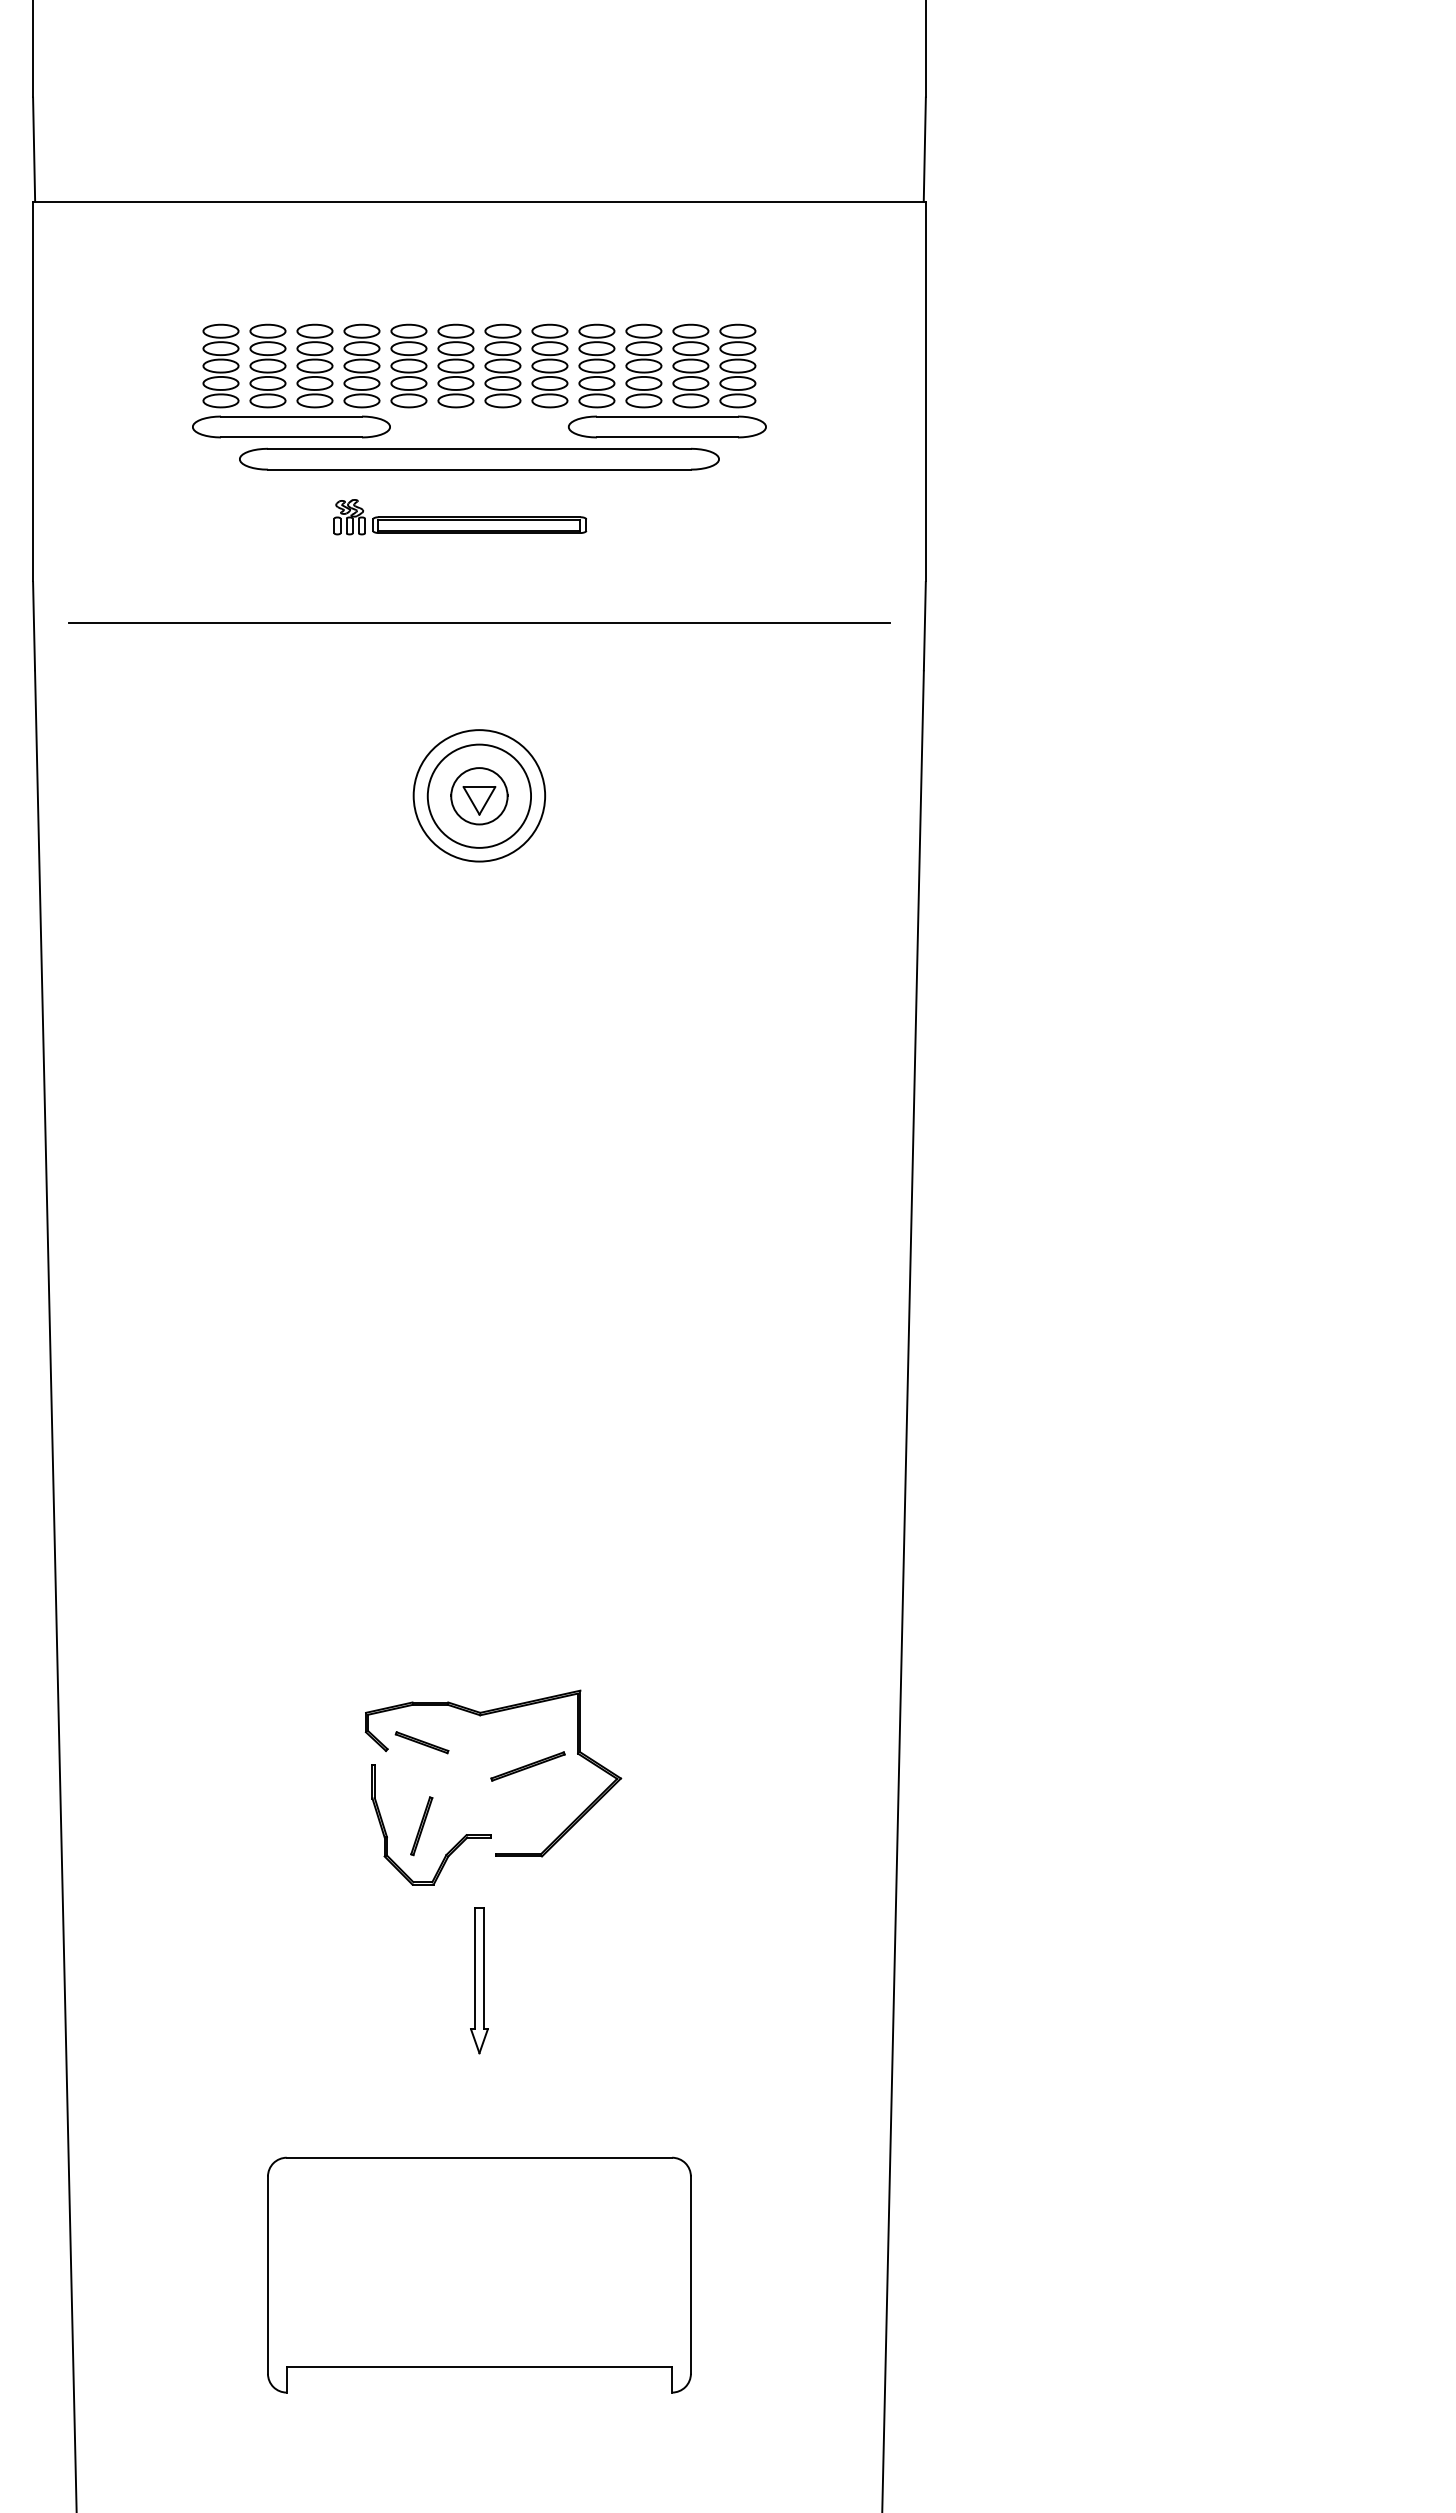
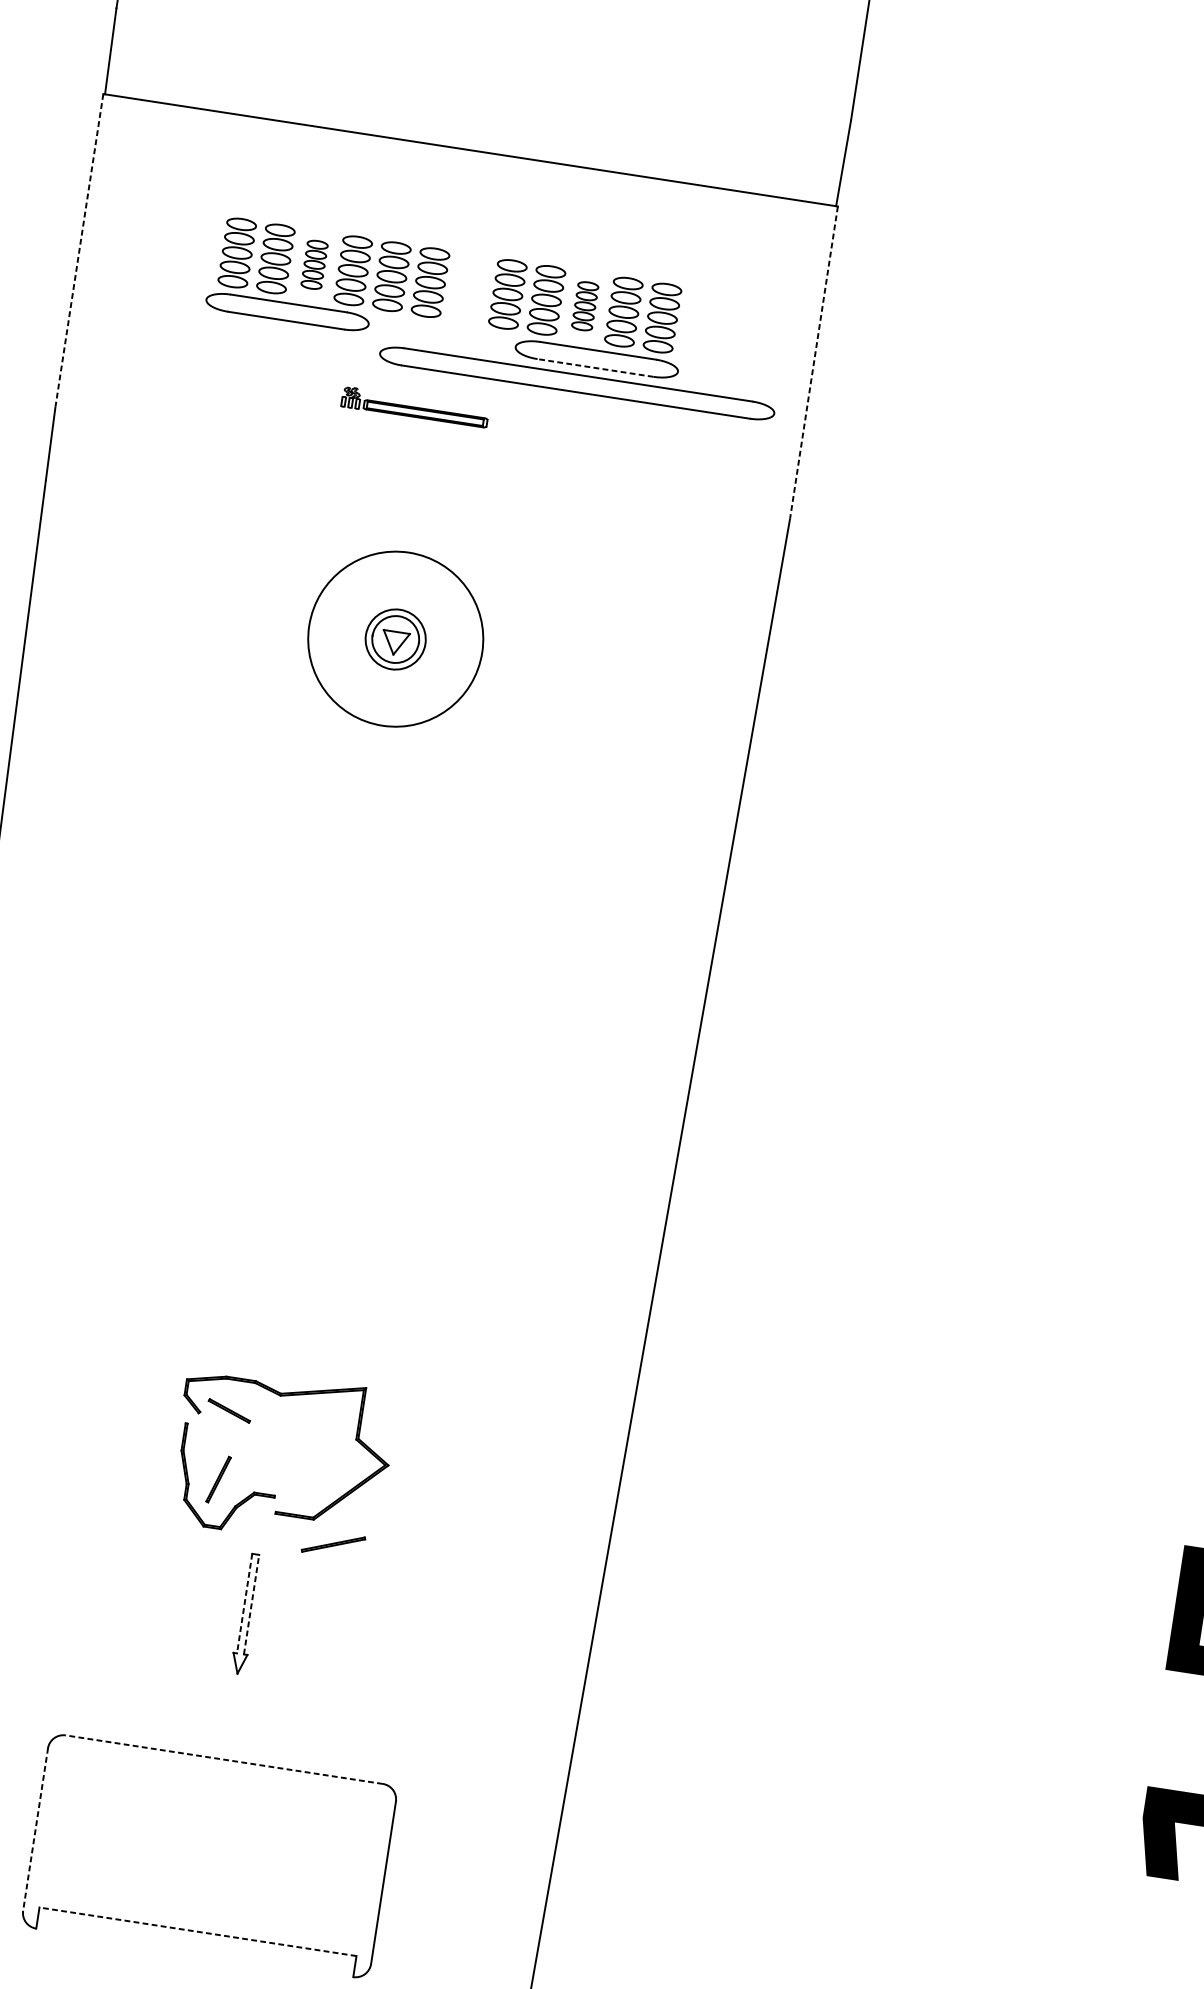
part: (314, 365) -> (314, 264), size x0.7
part: (502, 365) -> (468, 288), removed
part: (643, 365) -> (584, 305), size x0.7
line: (33, 391) -> (79, 250), solid -> dashed
line: (925, 391) -> (813, 362), solid -> dashed
line: (666, 437) -> (594, 367), solid -> dashed
part: (479, 458) -> (577, 382), moved
part: (460, 517) -> (415, 407), size x0.7
line: (479, 623) -> (417, 497), removed
circle: (479, 795) -> (395, 638), size x0.7
circle: (479, 795) -> (395, 638), size x1.6
part: (527, 1766) -> (333, 1544), moved
line: (483, 1968) -> (251, 1604), solid -> dashed
line: (475, 1969) -> (244, 1604), solid -> dashed
line: (479, 2157) -> (224, 1759), solid -> dashed
line: (268, 2274) -> (36, 1829), solid -> dashed
line: (479, 2366) -> (198, 1931), solid -> dashed

